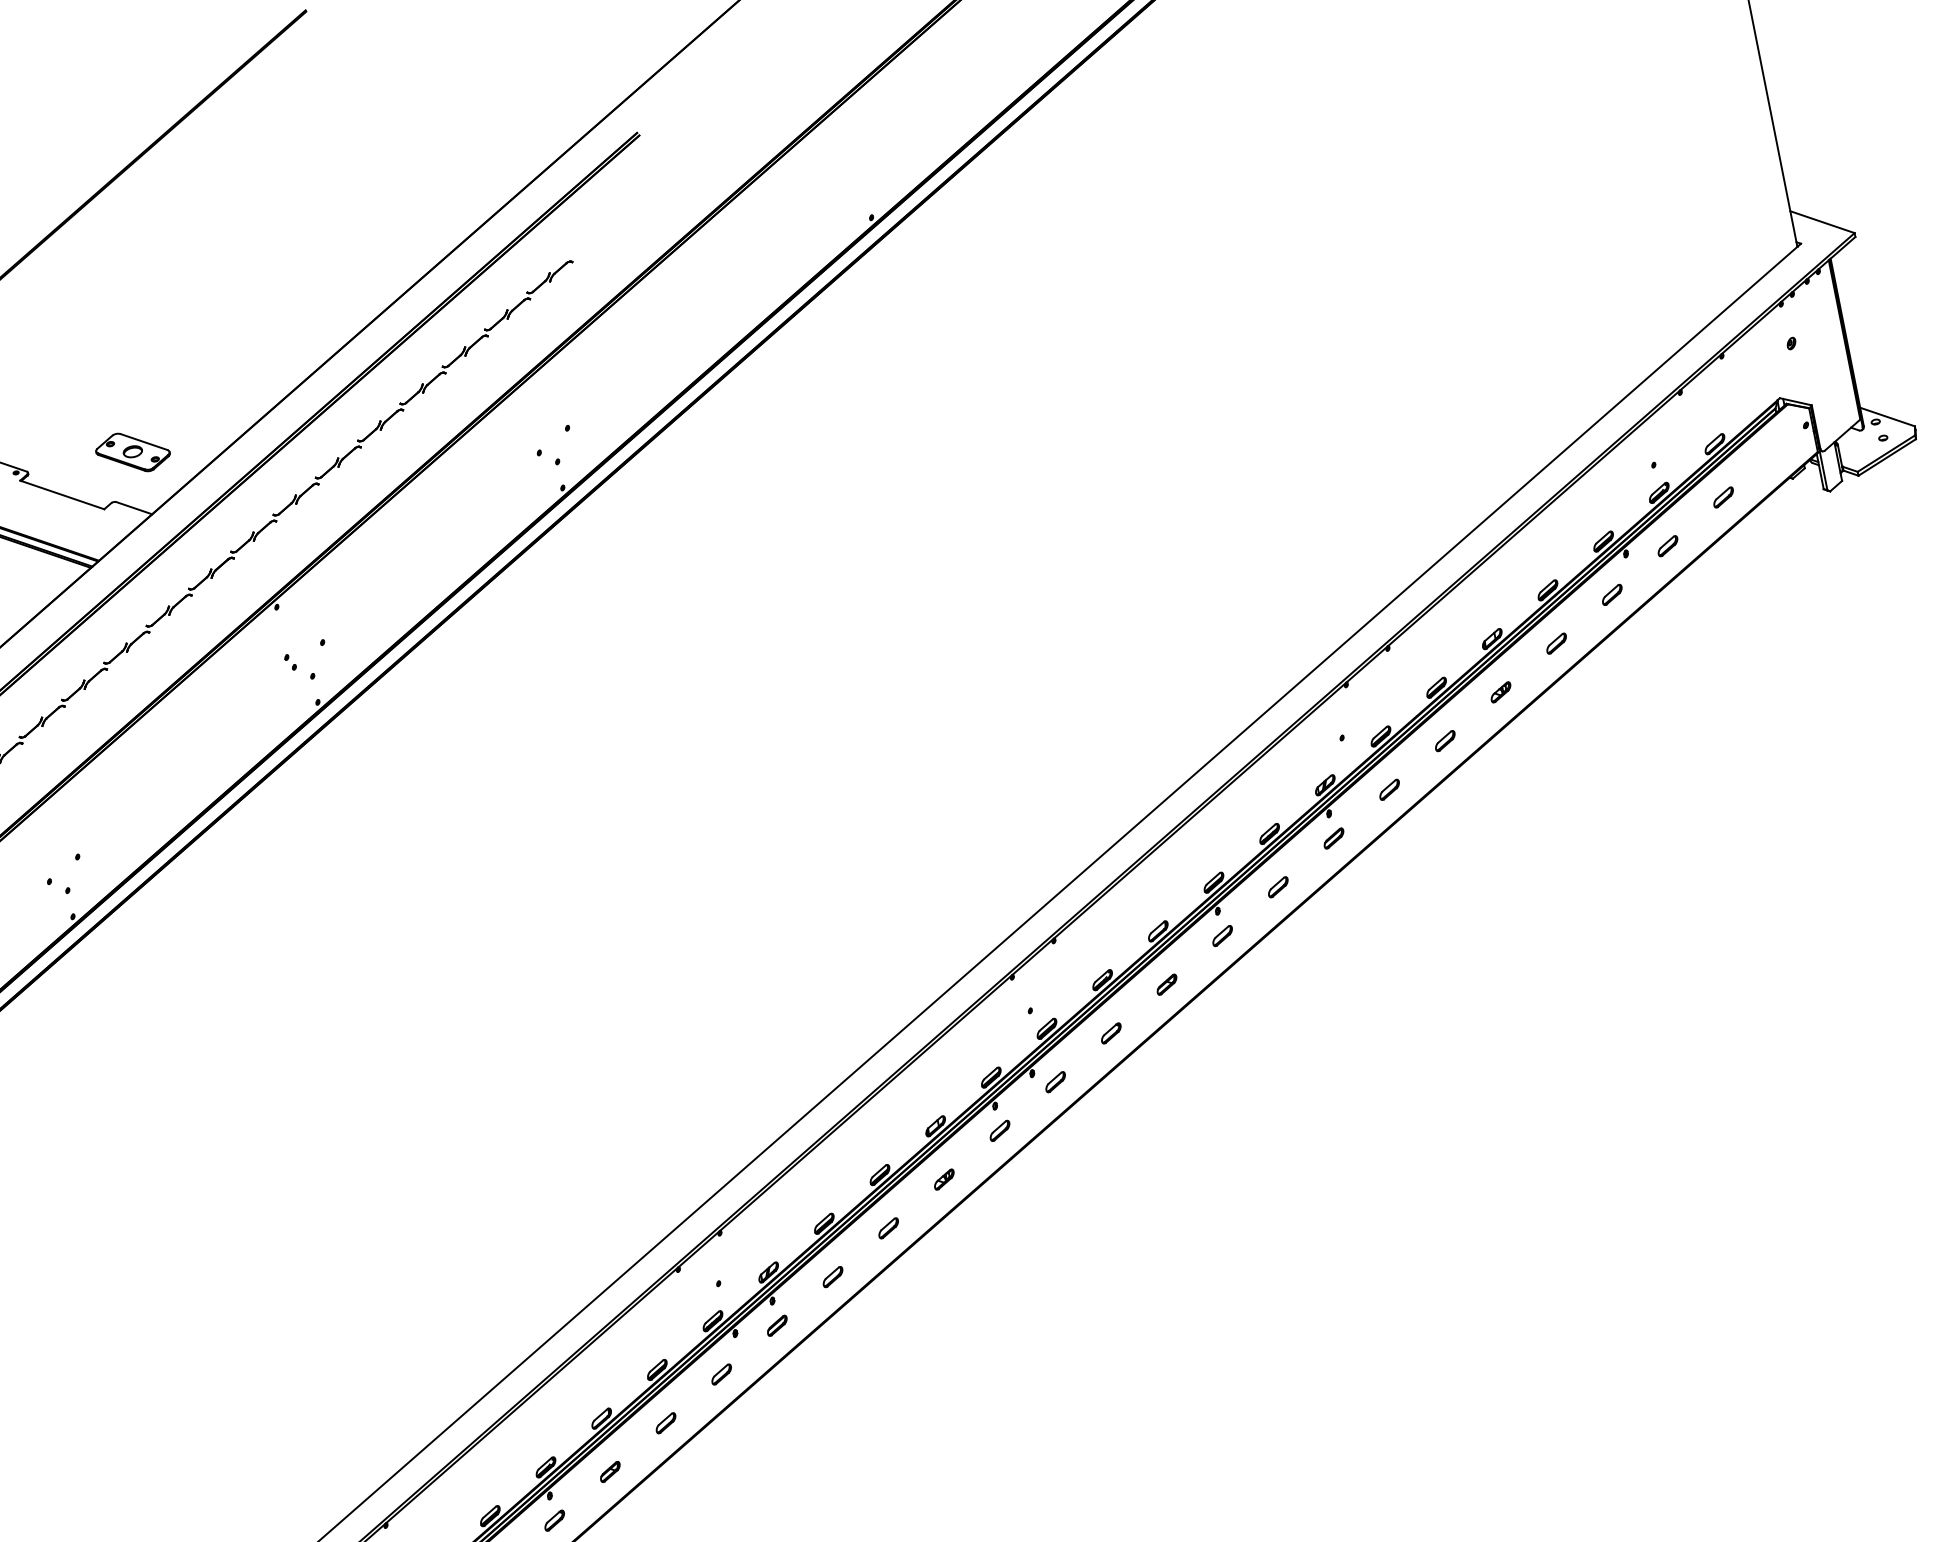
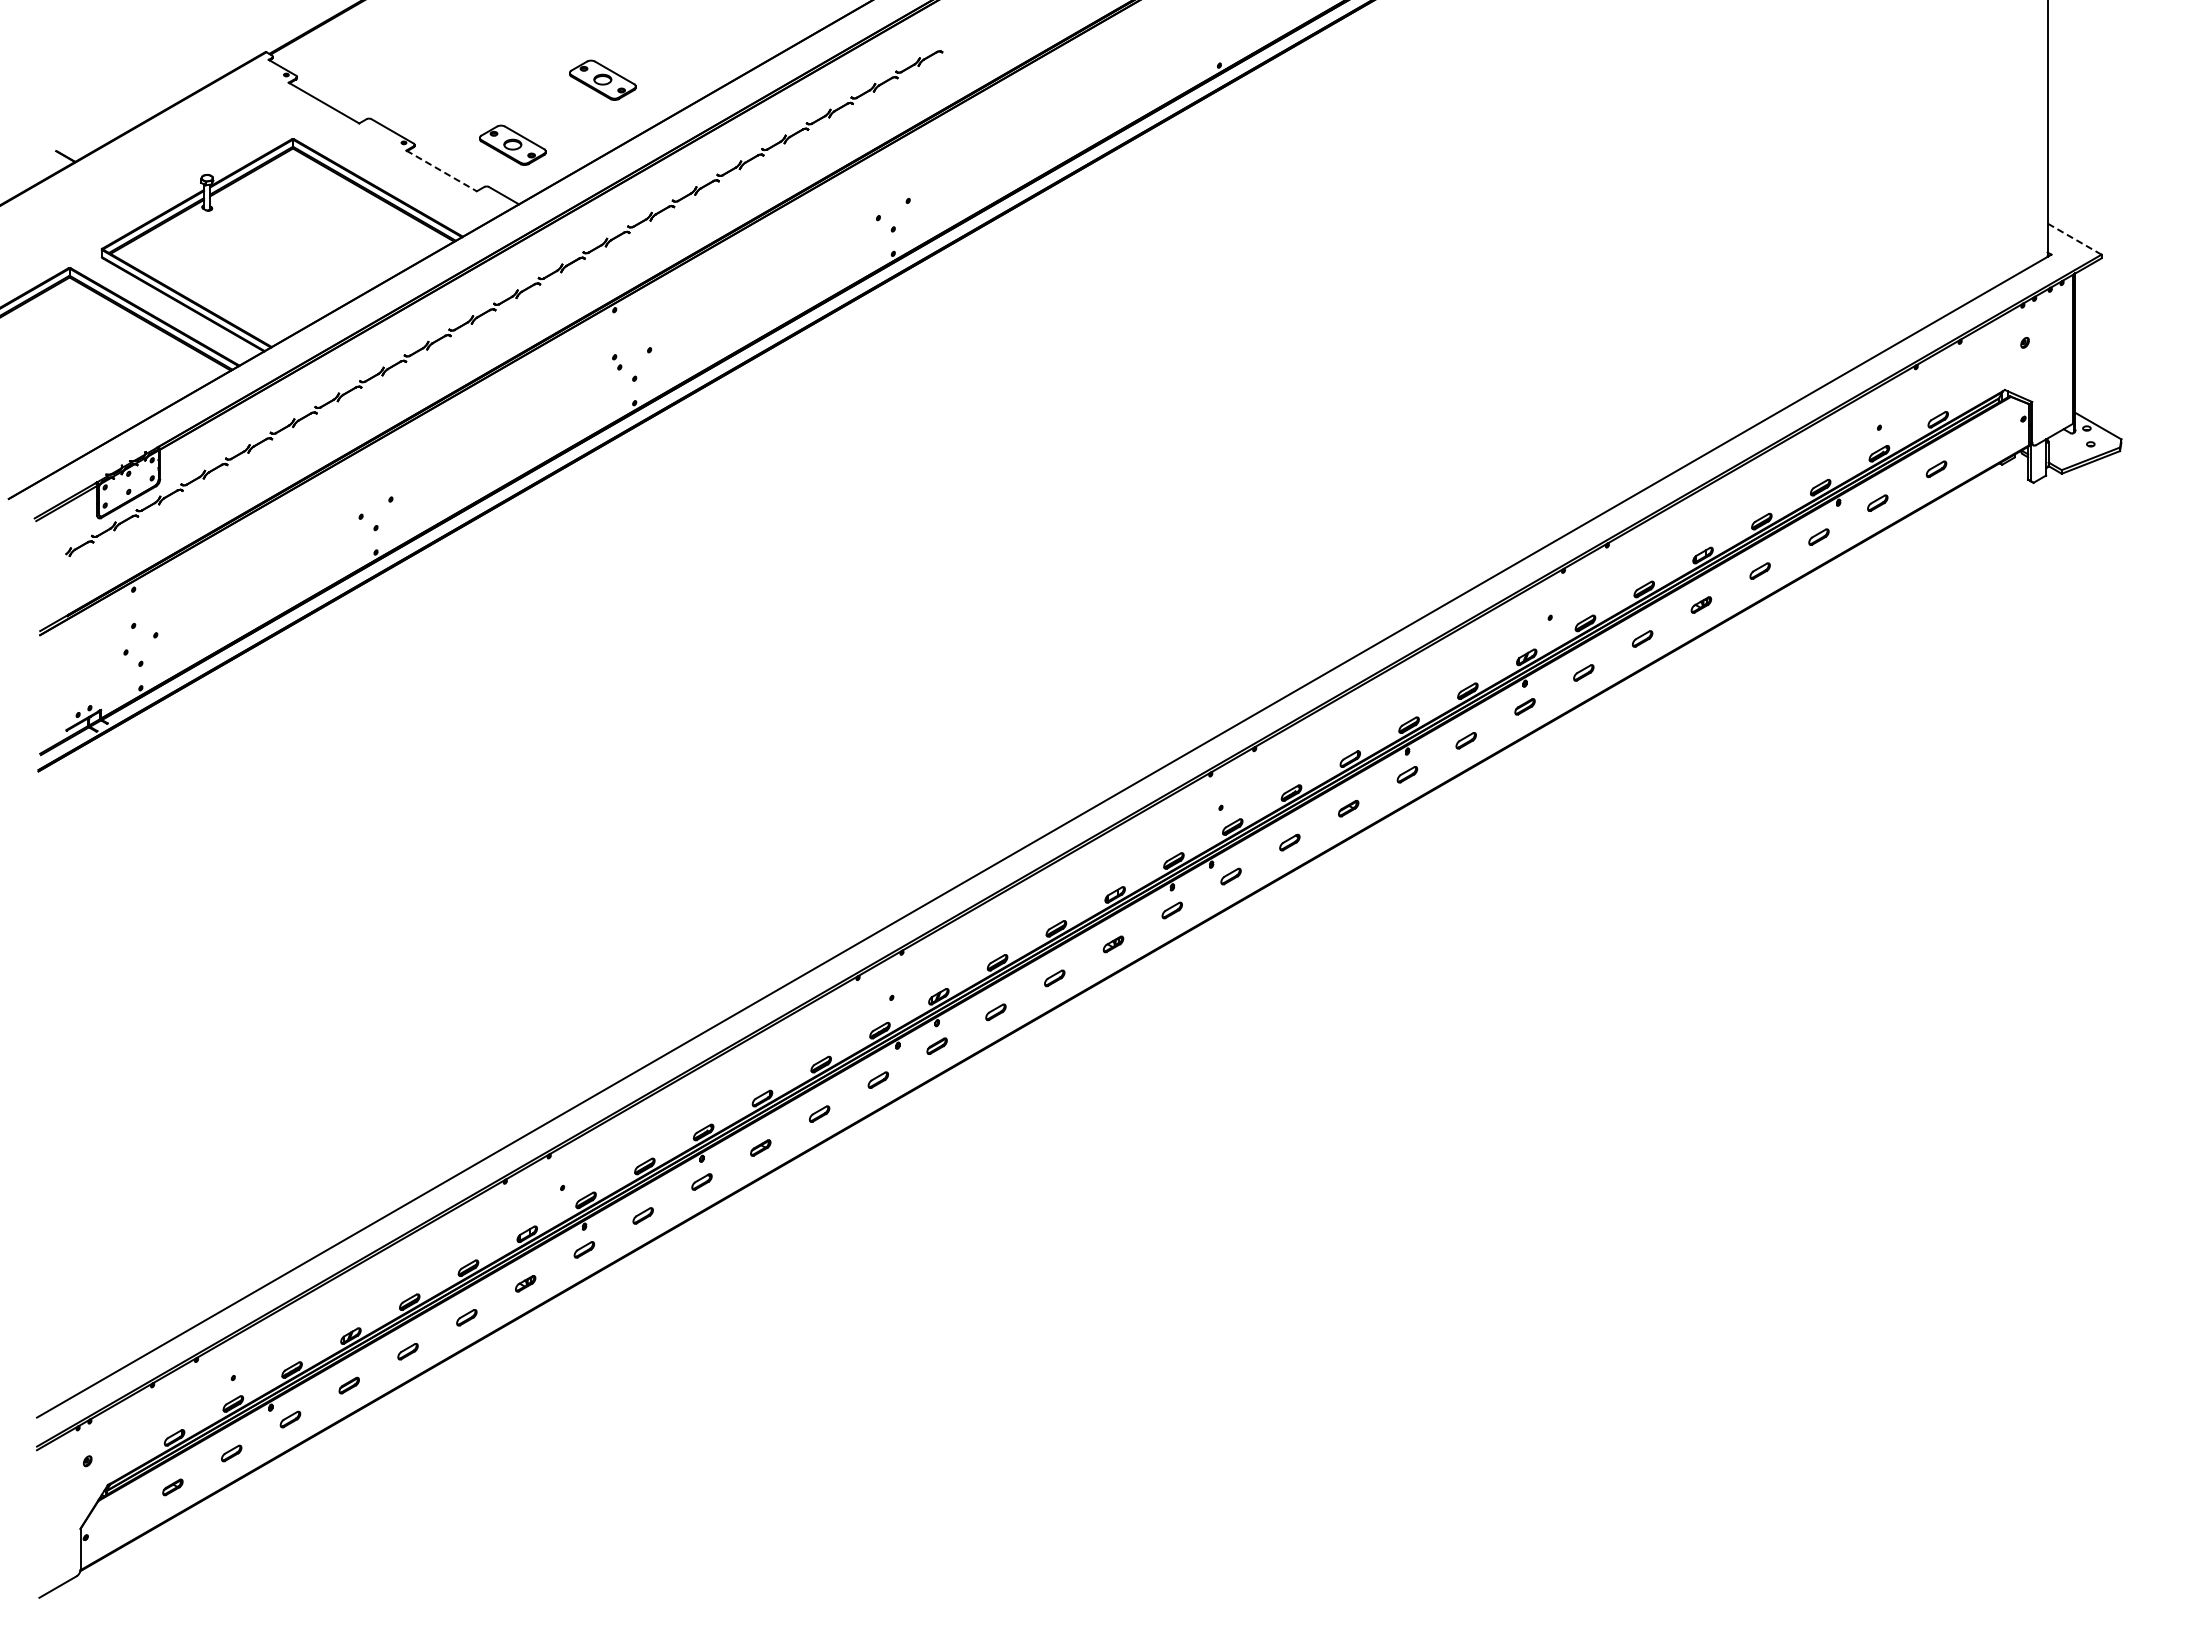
line: (1822, 221) -> (2074, 238), solid -> dashed
part: (214, 363) -> (602, 79), added
line: (62, 494) -> (441, 170), solid -> dashed

